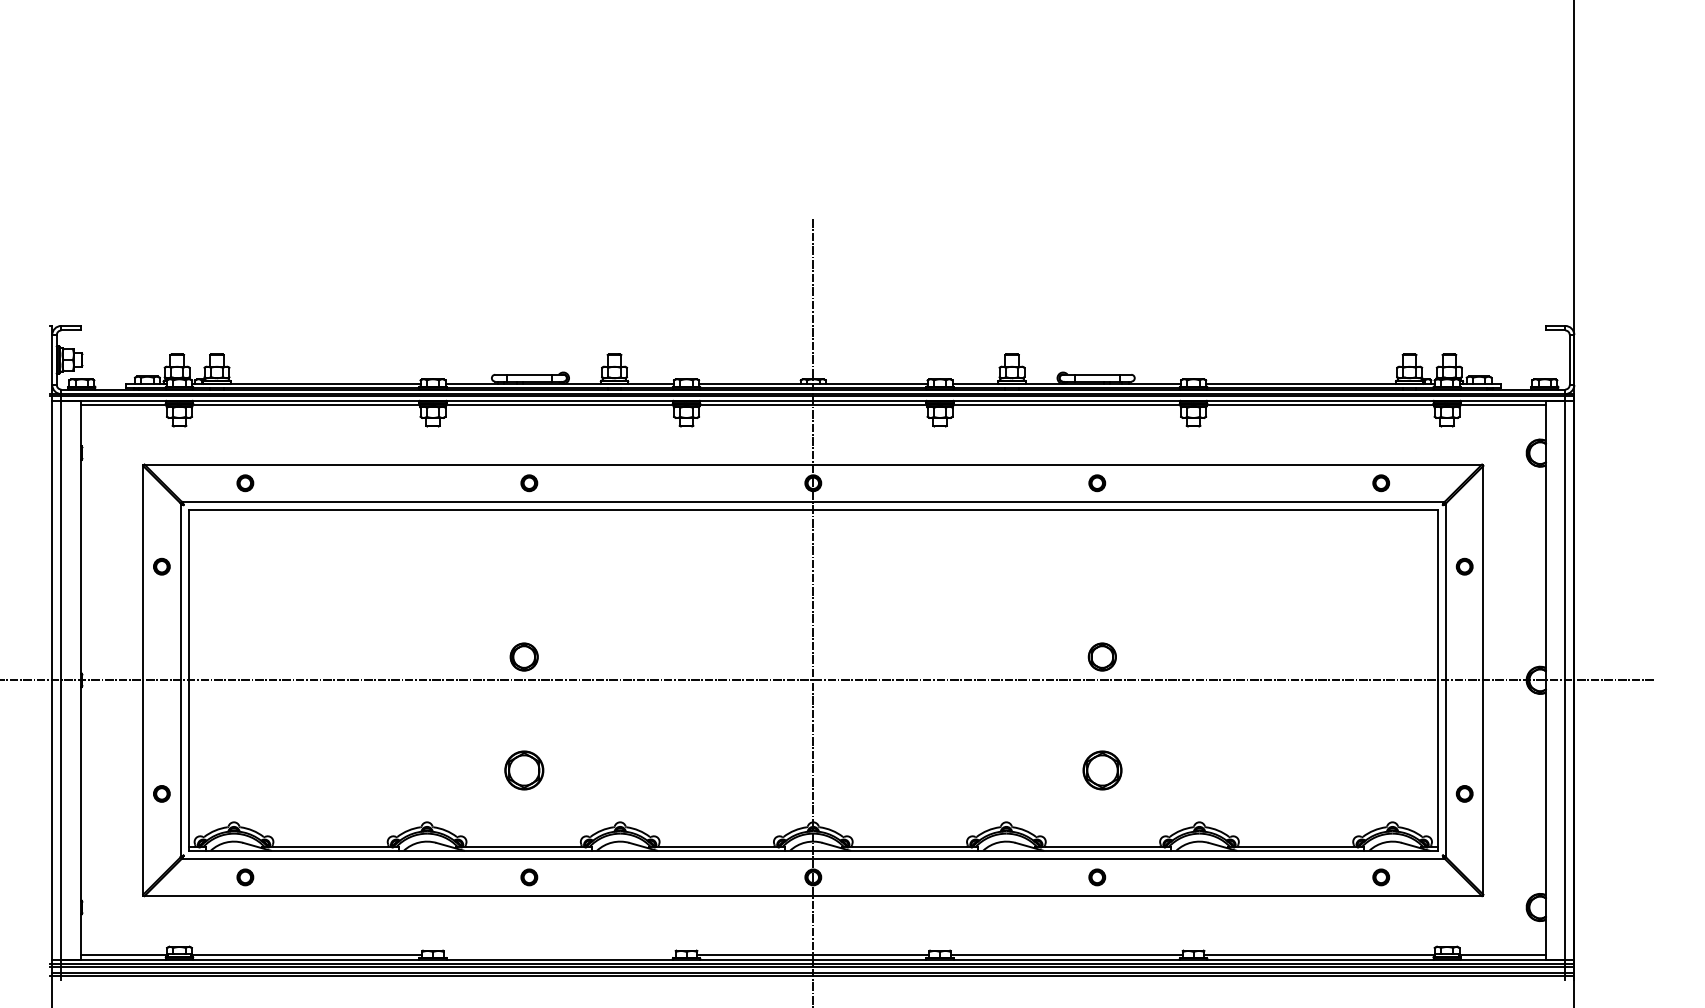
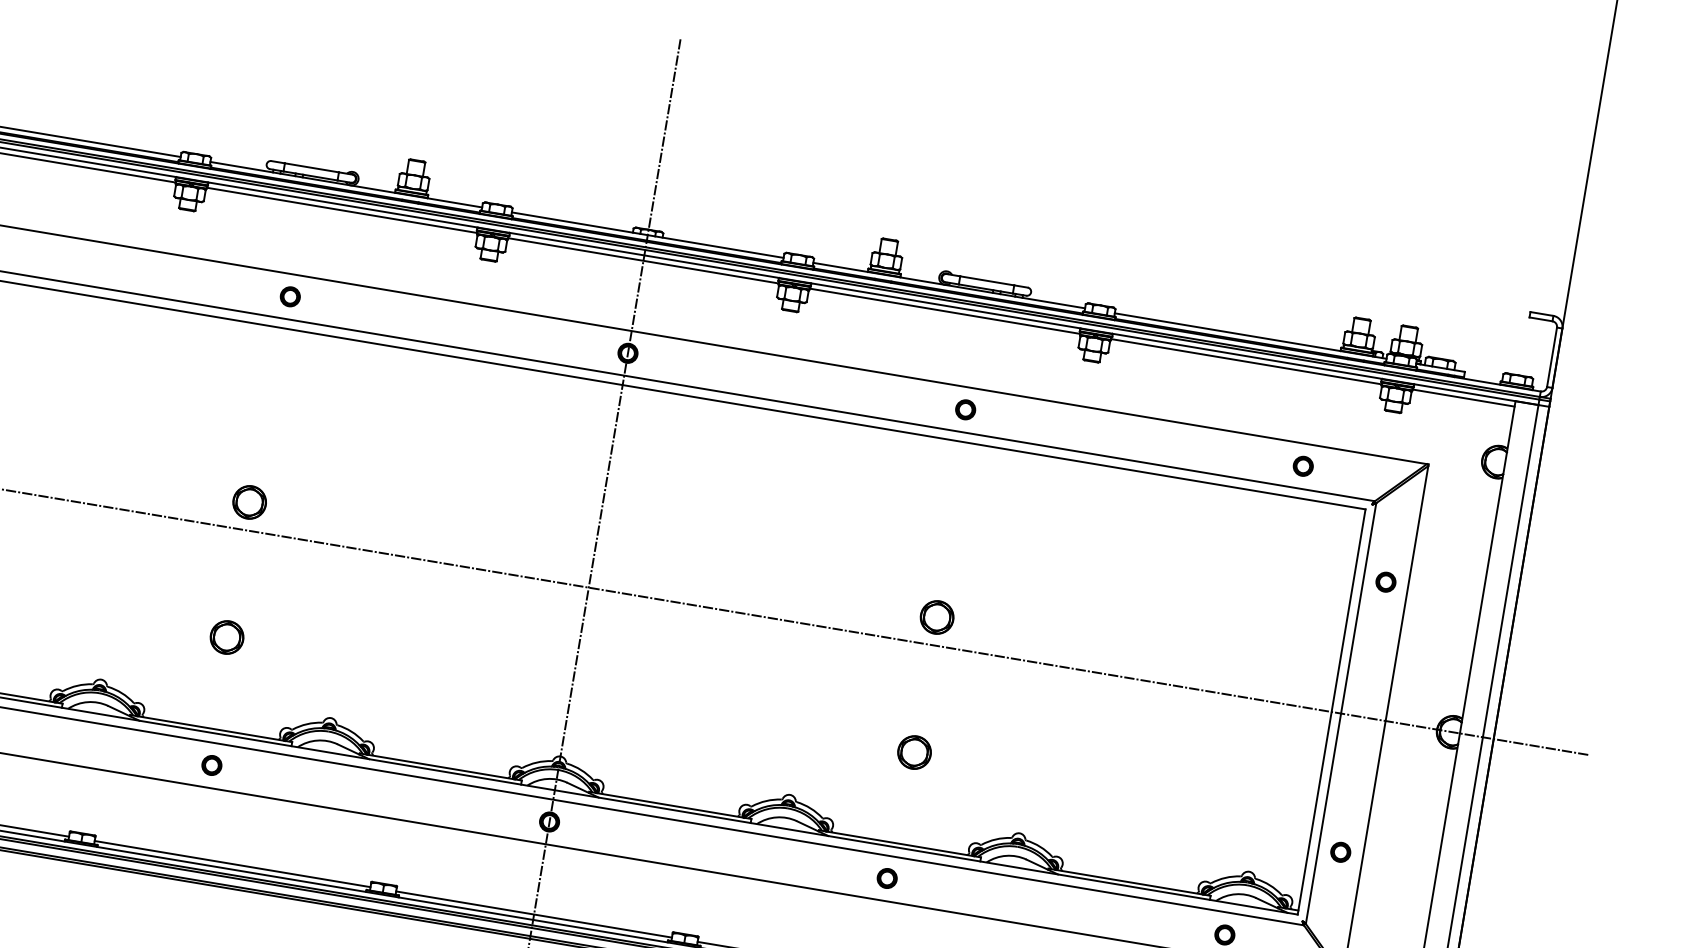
part: (523, 770) -> (226, 637), size x0.71
part: (1101, 770) -> (913, 752), size x0.71
line: (559, 955) -> (232, 864), added

